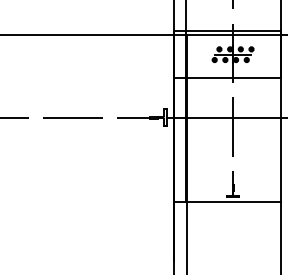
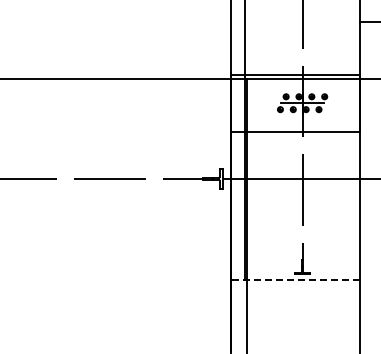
line: (226, 202) -> (294, 280), solid -> dashed

